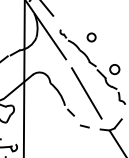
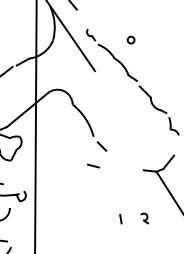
circle: (91, 36) -> (130, 39), size x0.6
circle: (114, 69) -> (163, 85), removed
line: (86, 92) -> (124, 118), removed
line: (84, 126) -> (93, 165), moved

